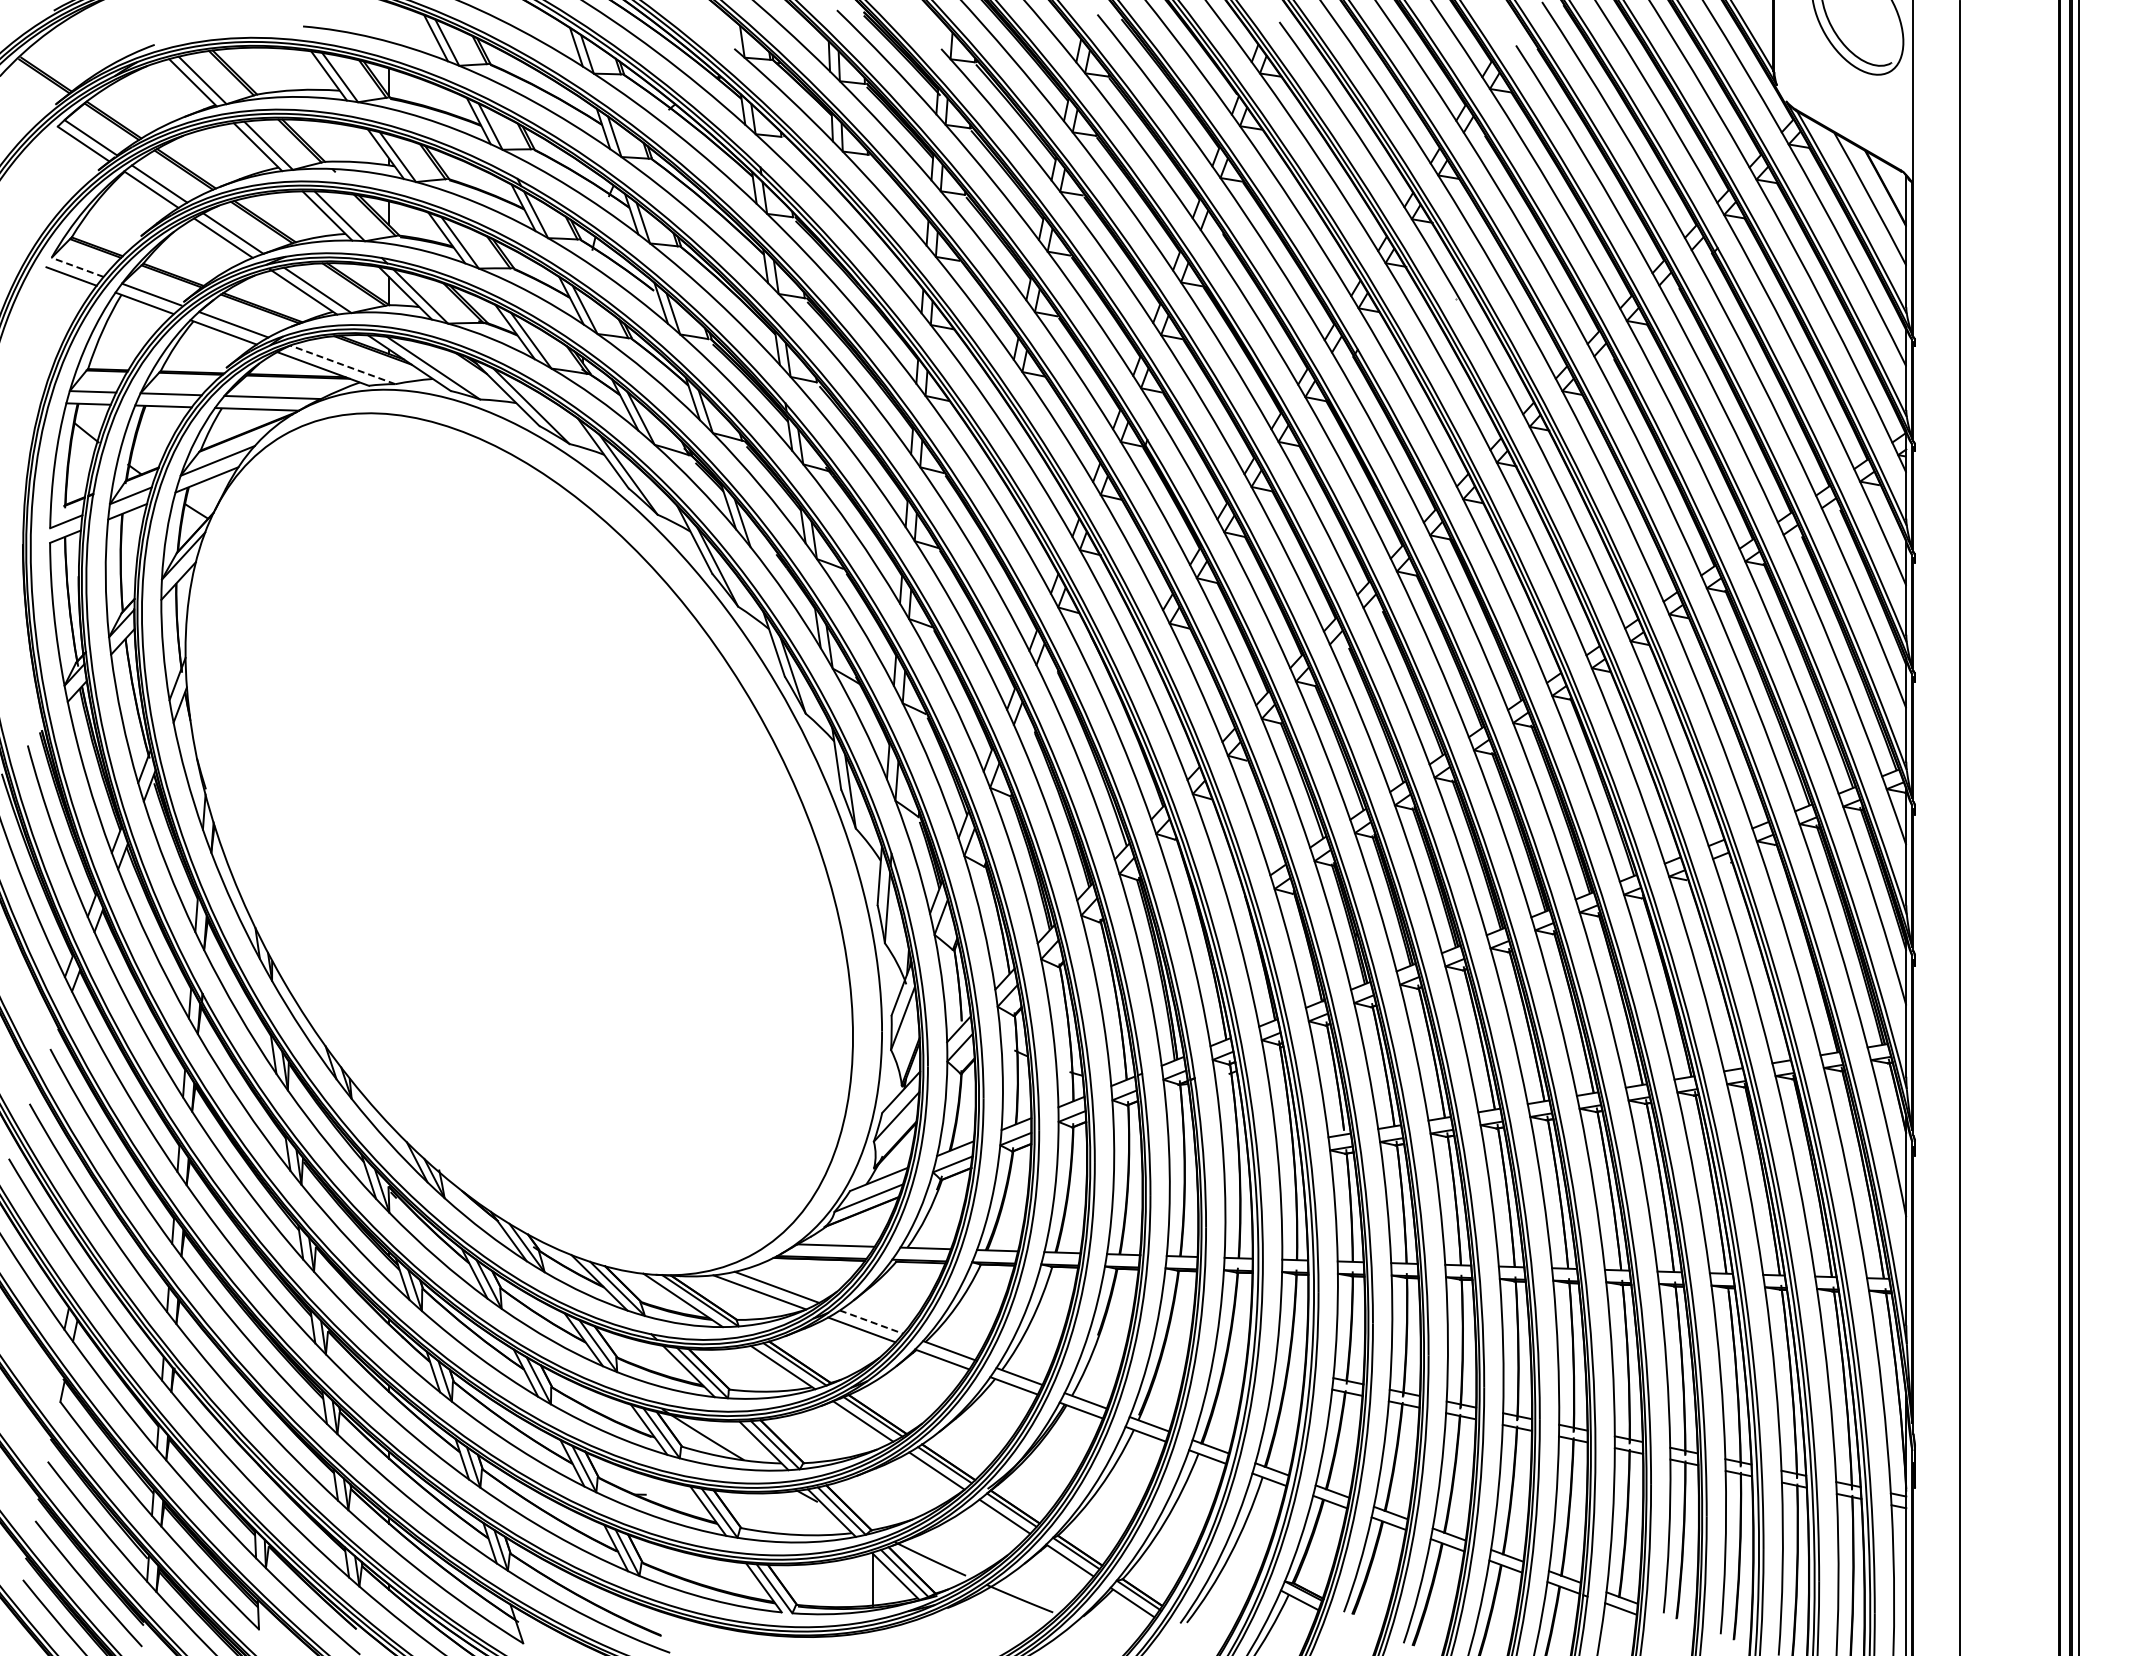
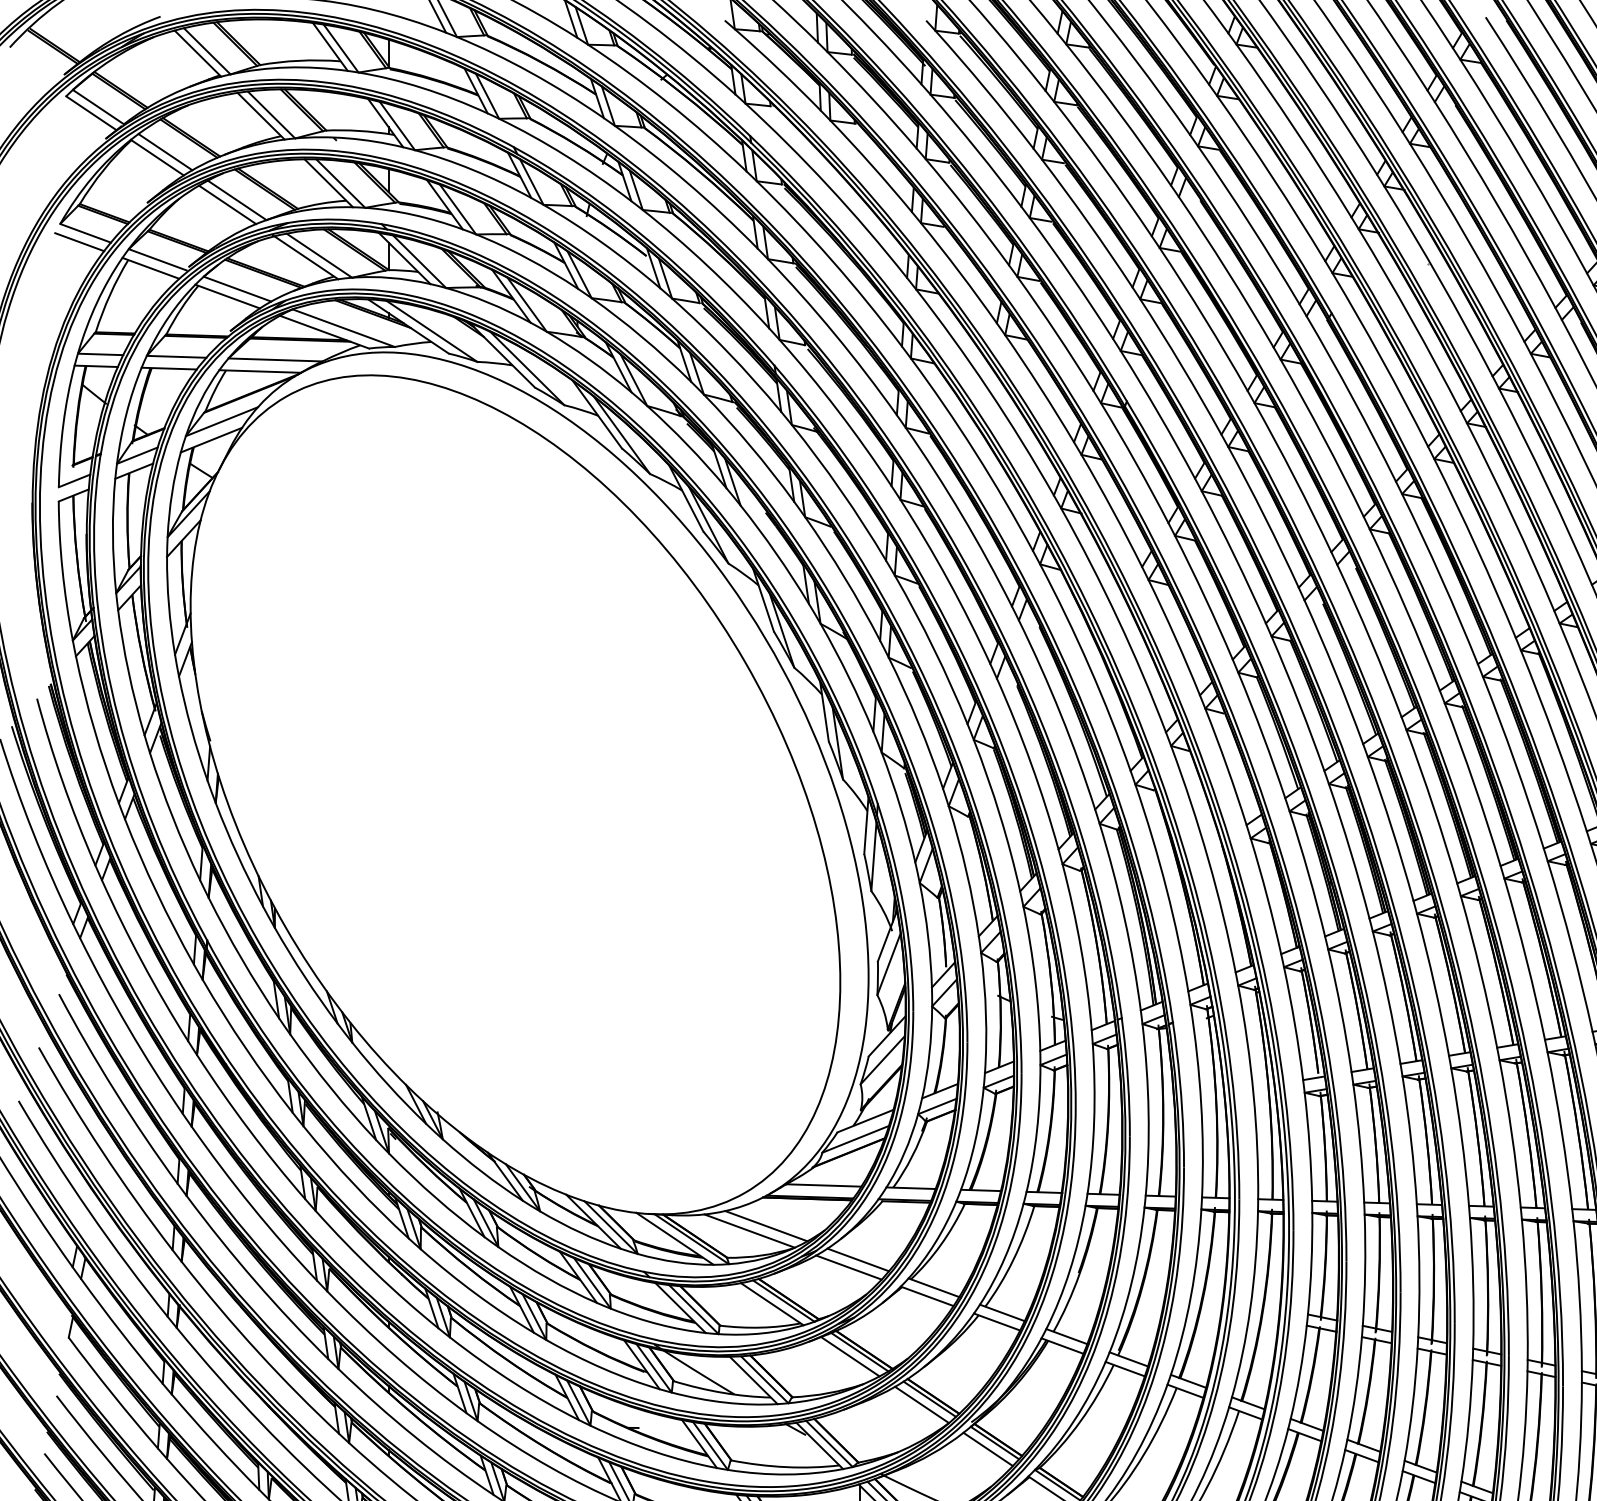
line: (77, 267) -> (85, 233), dashed -> solid
line: (342, 364) -> (343, 327), dashed -> solid
line: (871, 1322) -> (858, 1260), dashed -> solid

